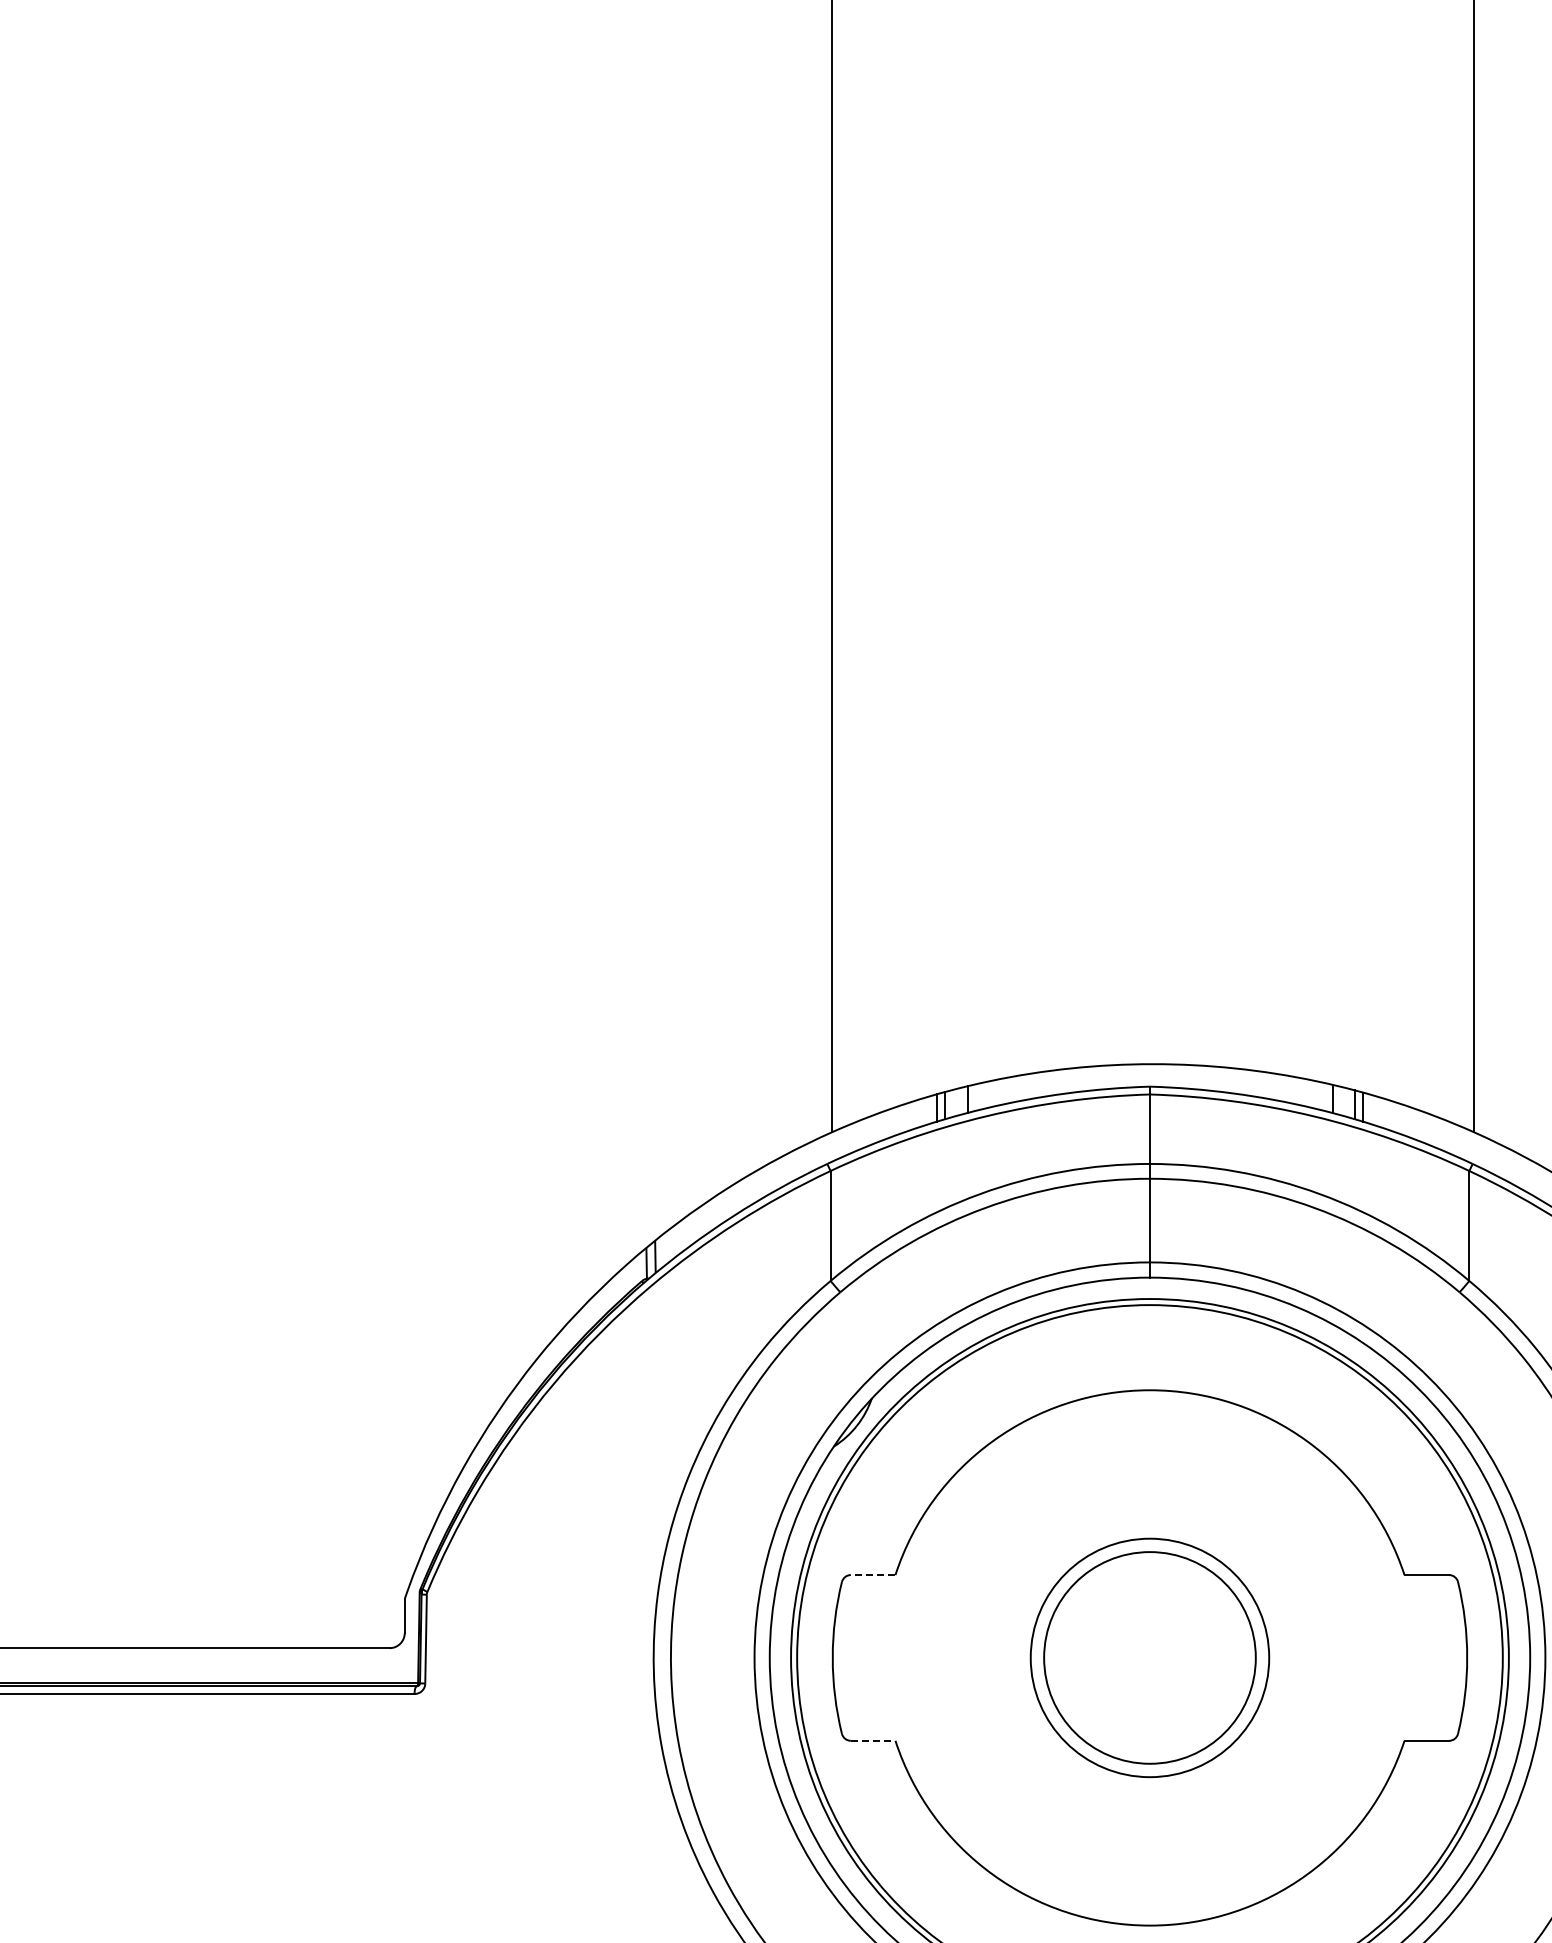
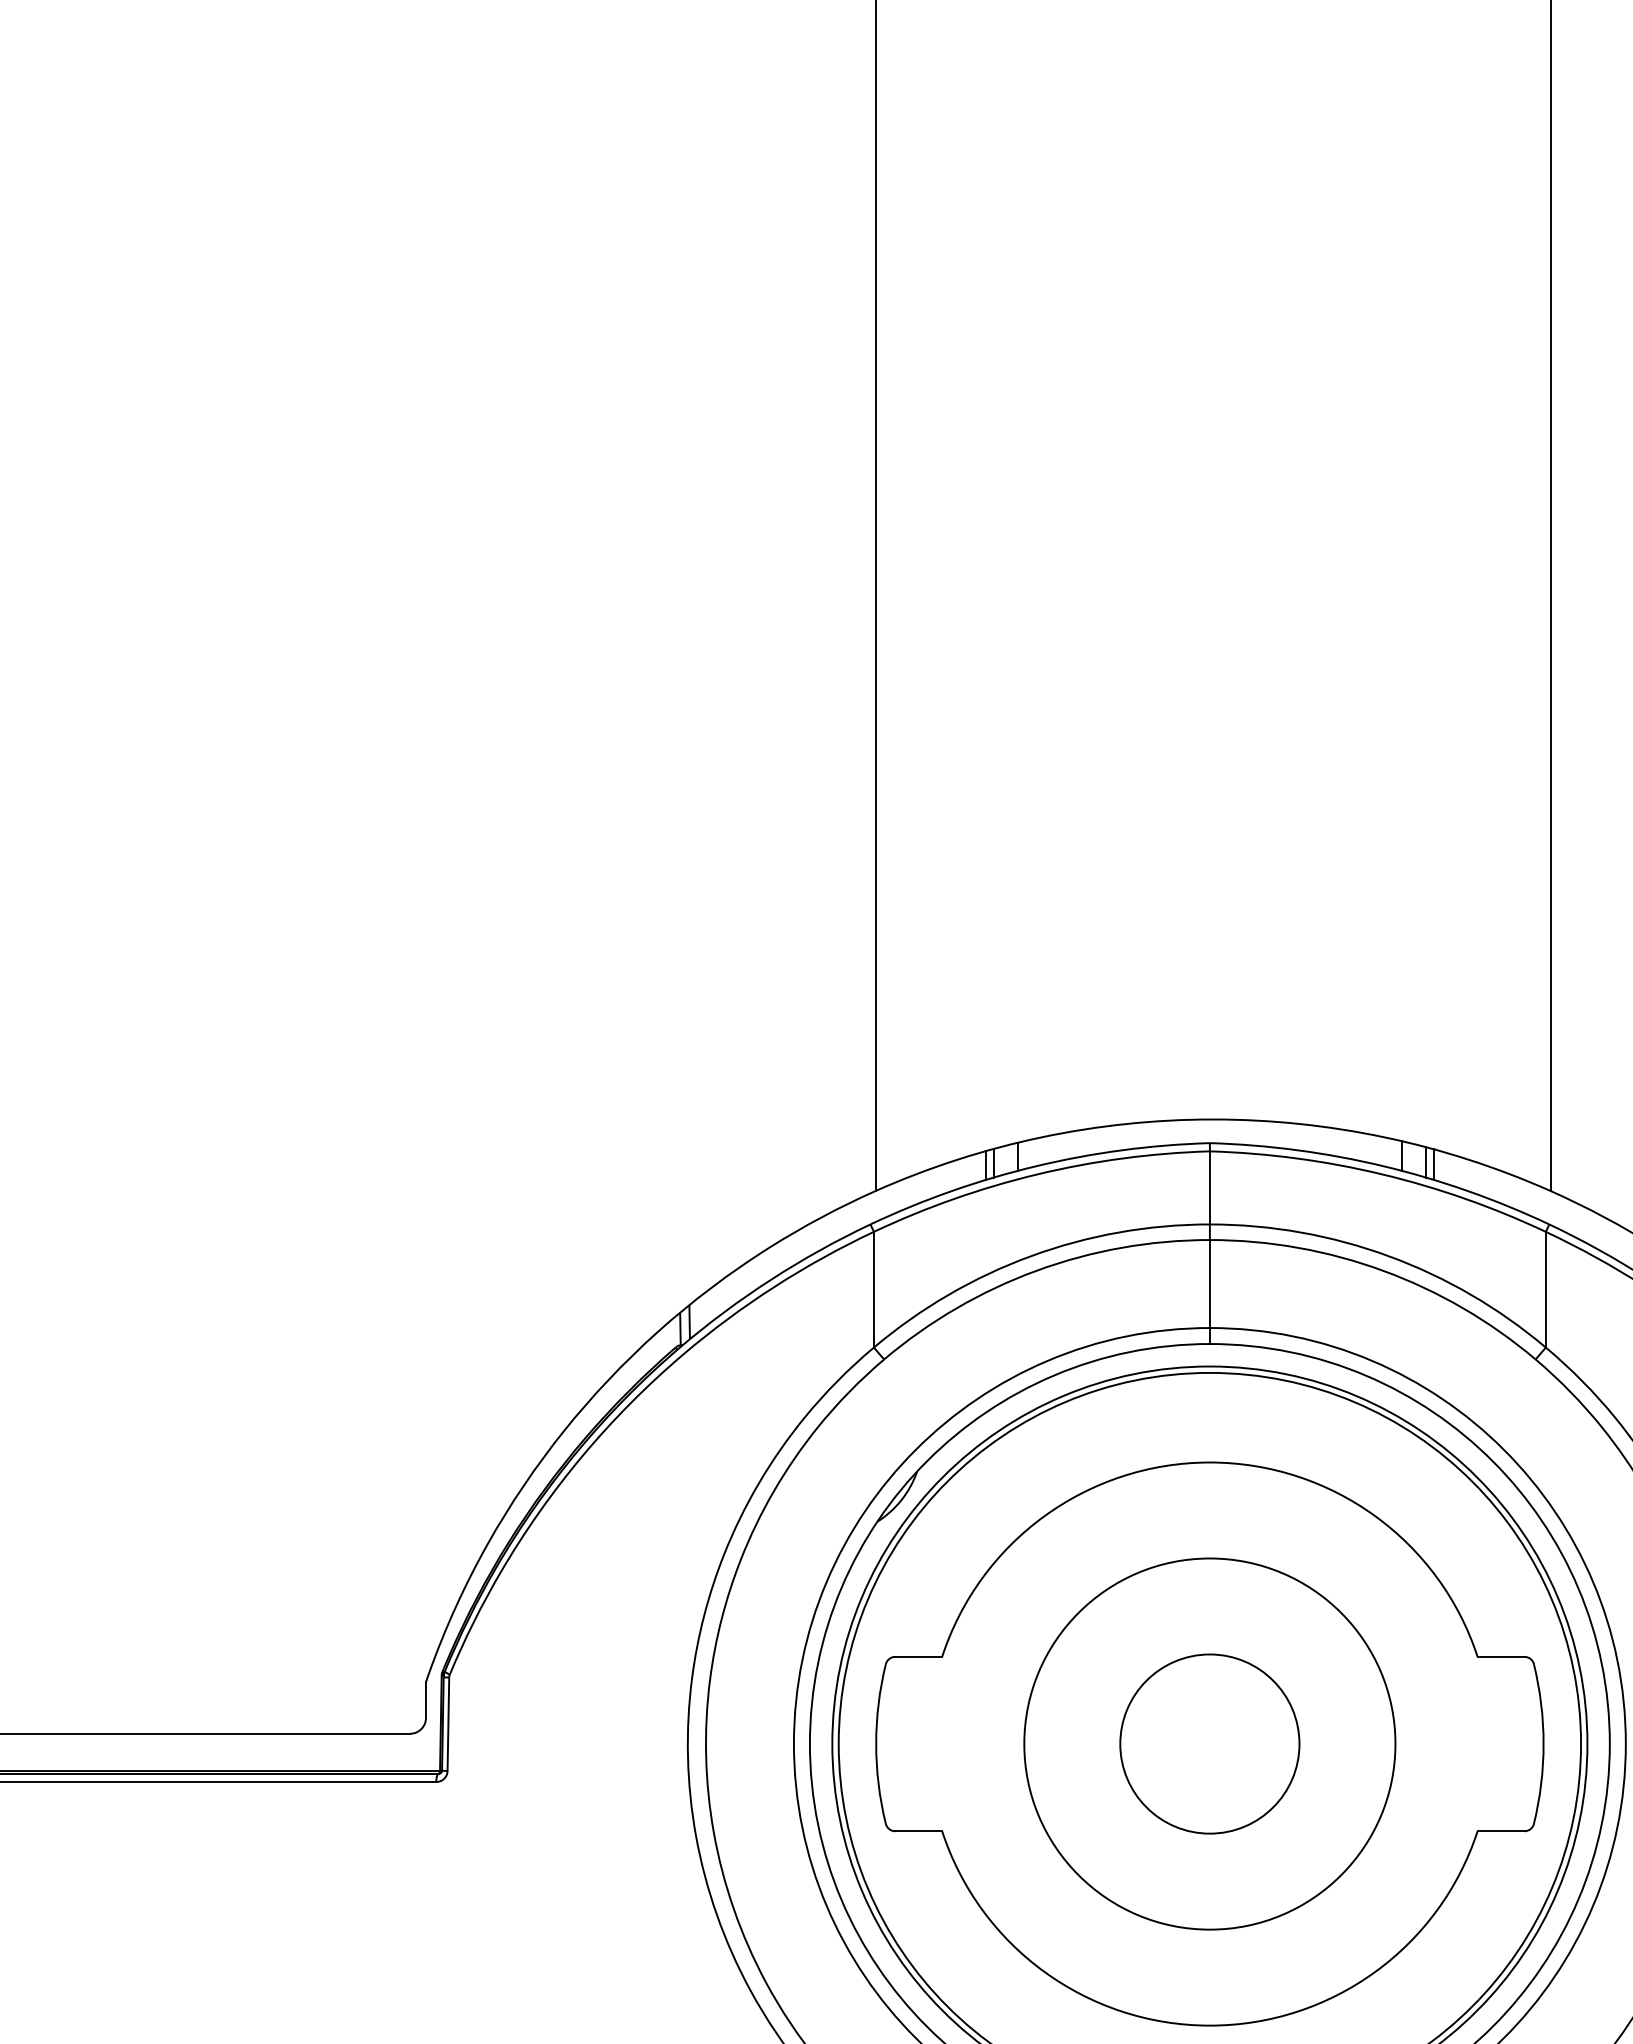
line: (872, 1575) -> (918, 1657), dashed -> solid
circle: (1149, 1657) -> (1209, 1743), size x0.71
circle: (1149, 1657) -> (1209, 1743), size x1.67
line: (873, 1740) -> (919, 1830), dashed -> solid

